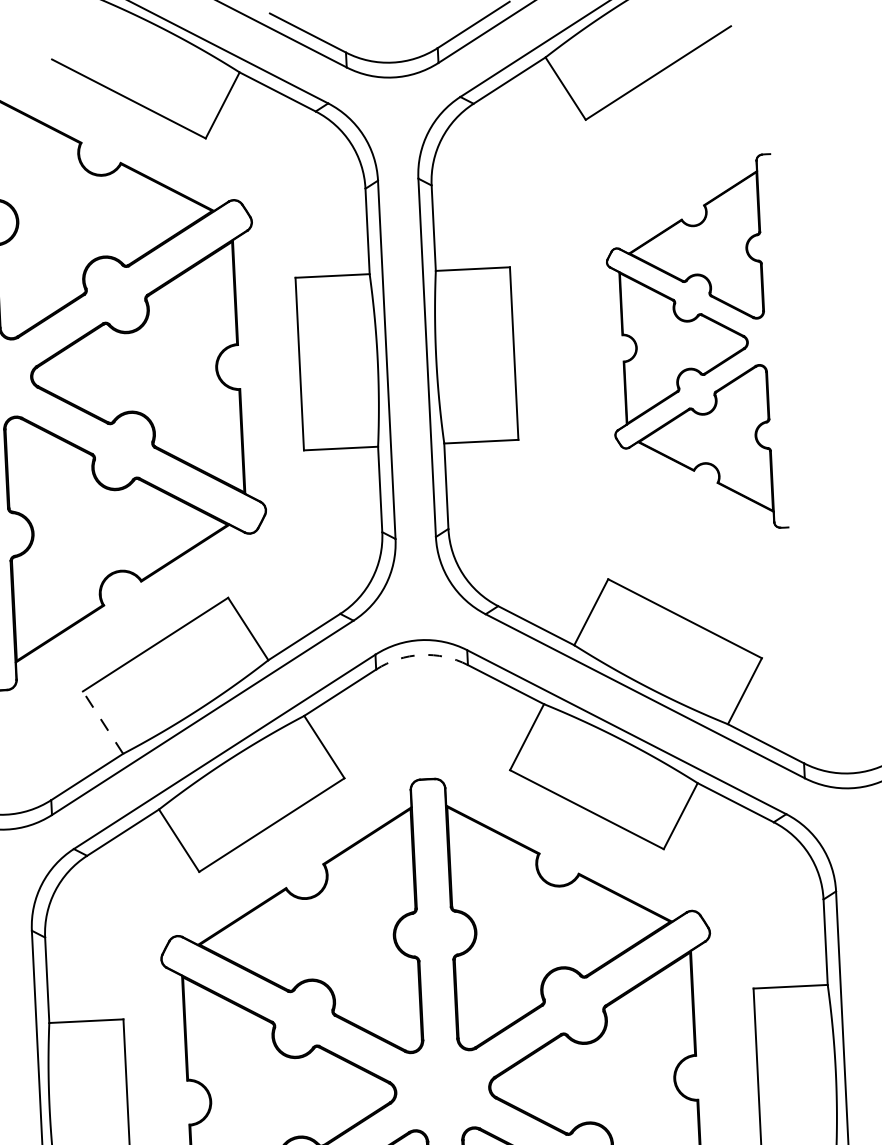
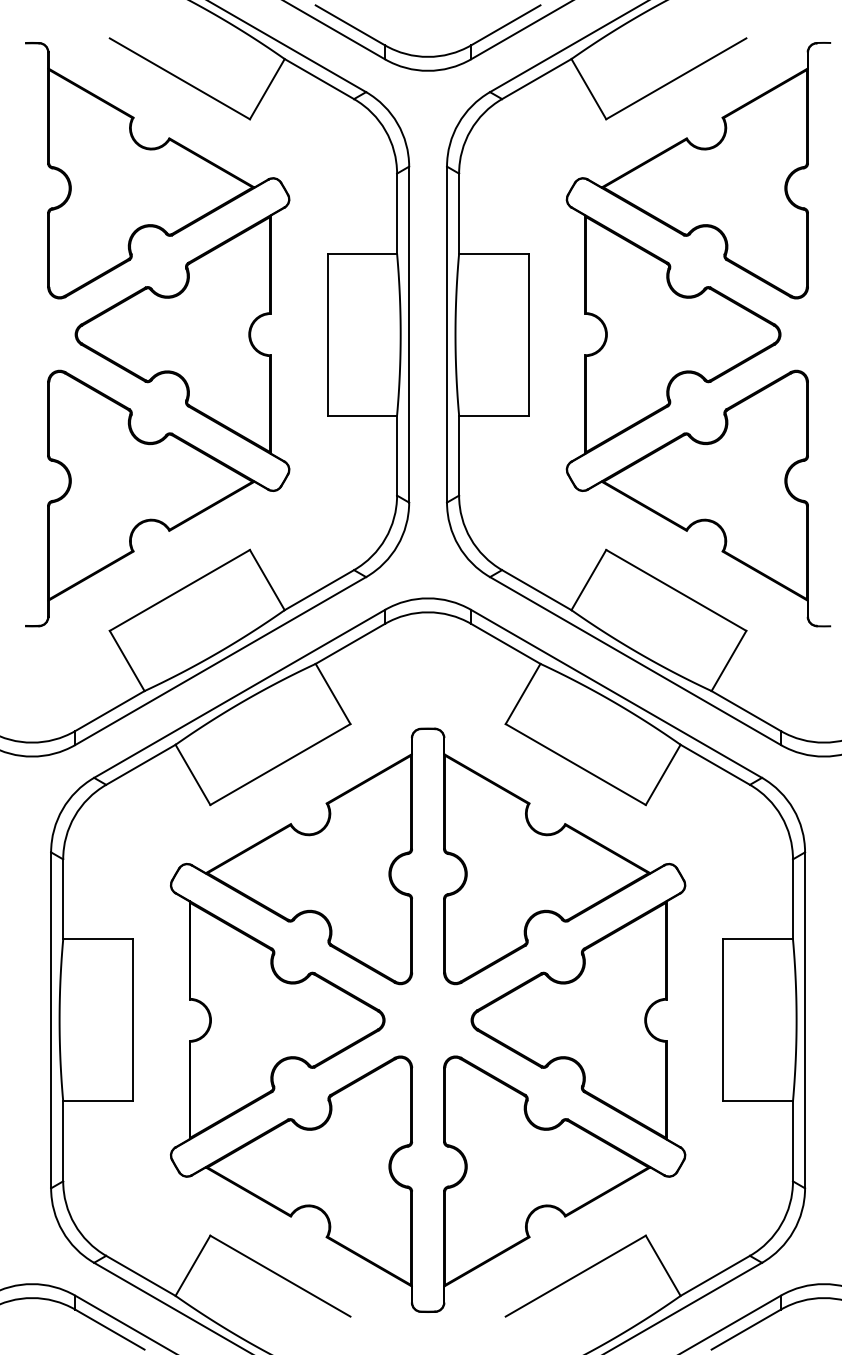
part: (695, 344) -> (698, 334), size x1.67
arc: (421, 655) -> (428, 612), dashed -> solid
line: (103, 722) -> (127, 660), dashed -> solid

